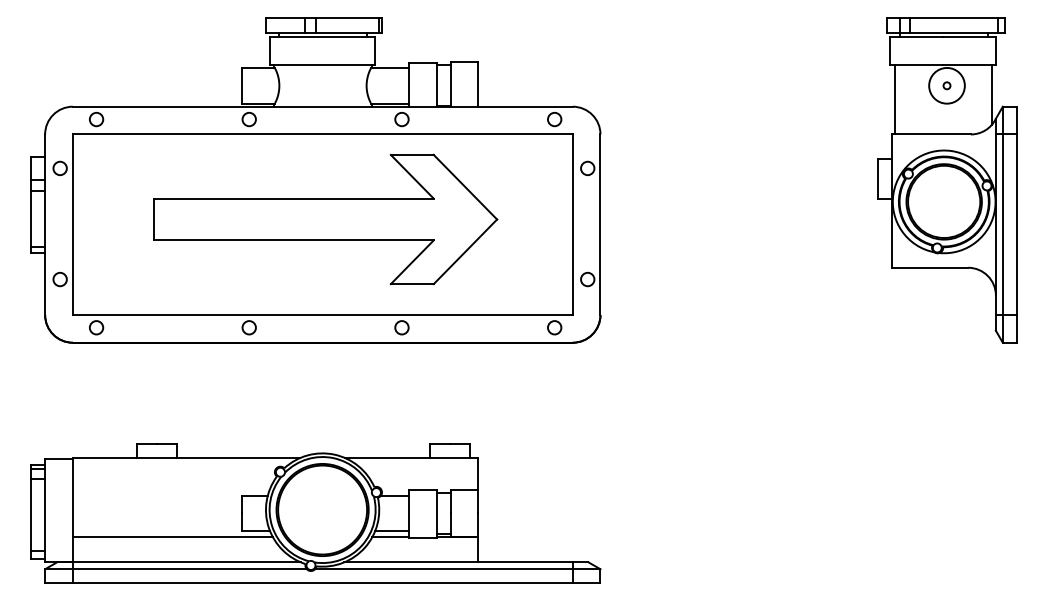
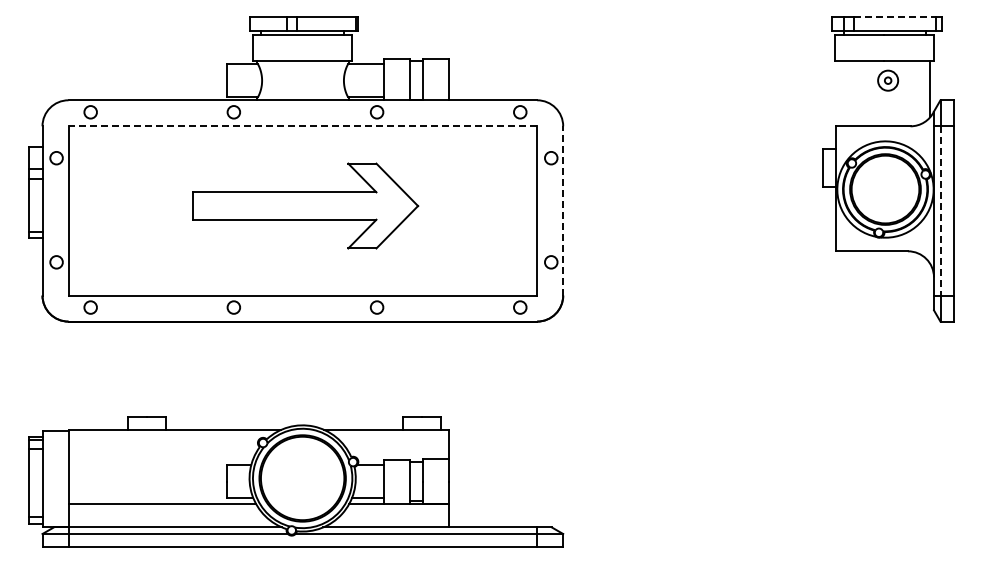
line: (954, 17) -> (895, 16), solid -> dashed
circle: (946, 85) -> (887, 80), size x0.6
line: (895, 99) -> (839, 93), removed
line: (322, 134) -> (302, 126), solid -> dashed
part: (325, 218) -> (305, 205), size x0.7
line: (600, 224) -> (563, 210), solid -> dashed
line: (1002, 224) -> (940, 210), solid -> dashed

